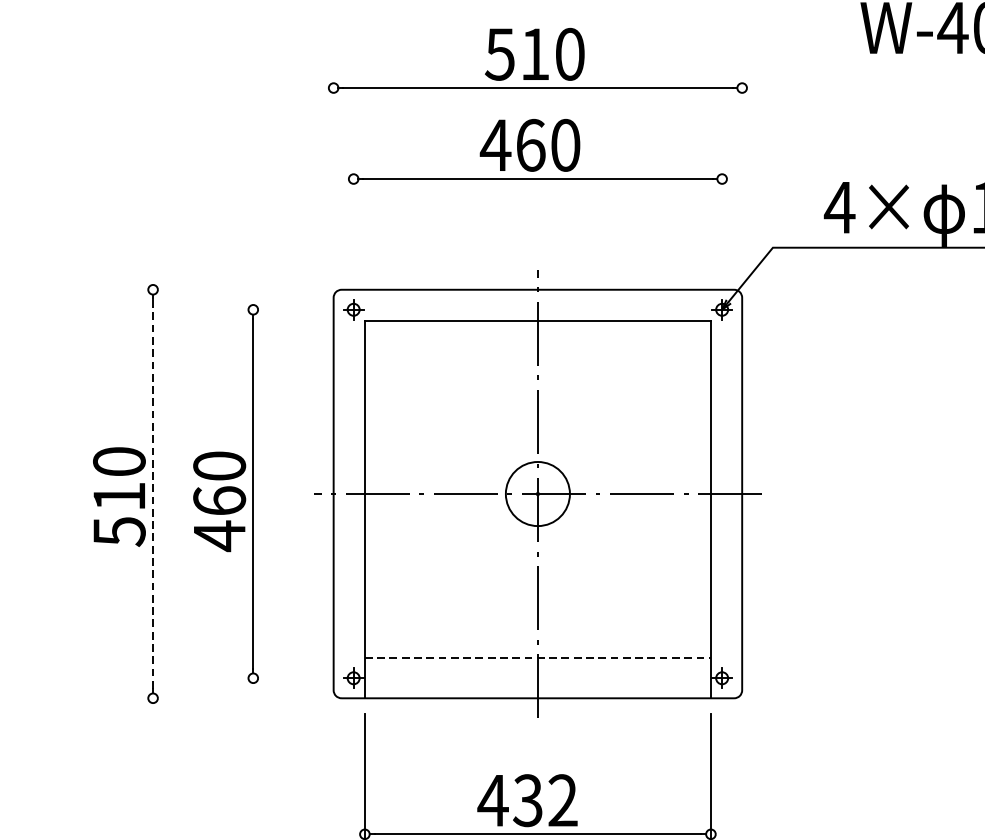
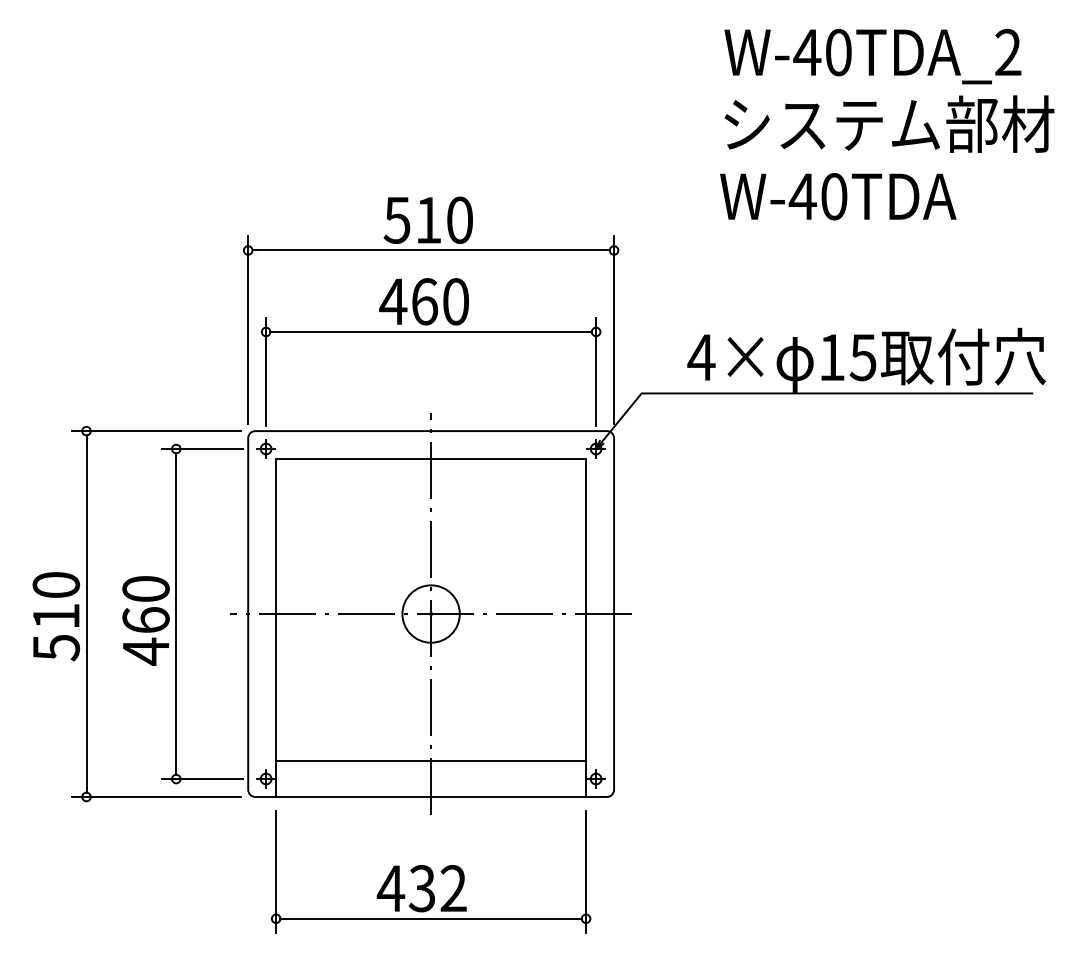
line: (333, 176) -> (248, 329), added
line: (742, 176) -> (614, 329), added
line: (354, 223) -> (266, 371), added
line: (722, 223) -> (596, 371), added
line: (231, 290) -> (156, 431), added
line: (281, 310) -> (201, 449), added
line: (153, 493) -> (86, 613), dashed -> solid
line: (538, 658) -> (431, 761), dashed -> solid
line: (281, 678) -> (201, 779), added
line: (231, 697) -> (156, 796), added

